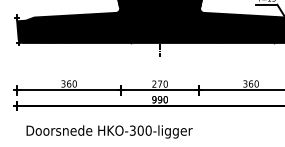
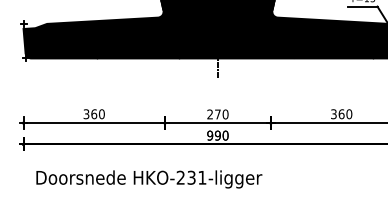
text: (140, 130) -> (191, 177), HKO-300-ligger -> HKO-231-ligger

